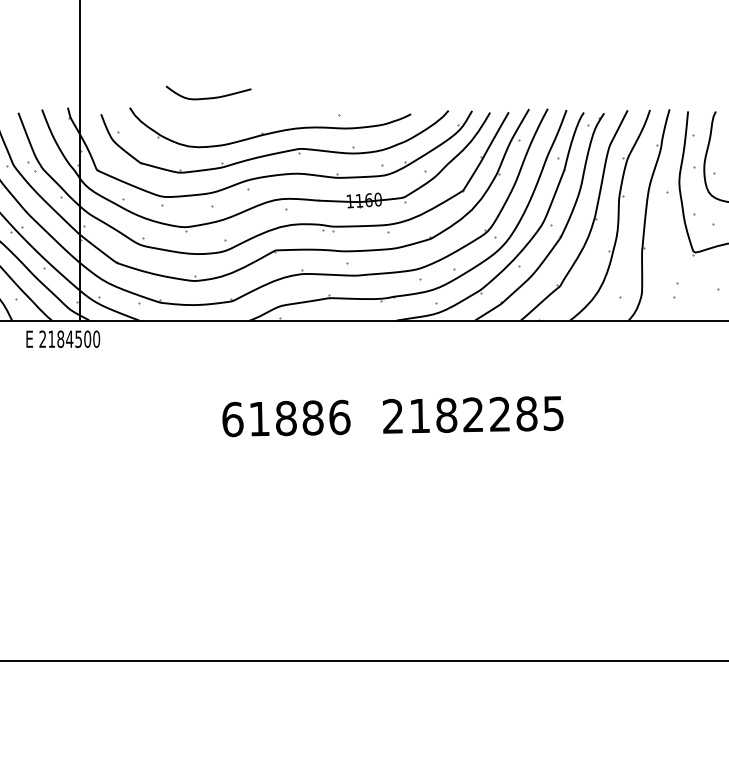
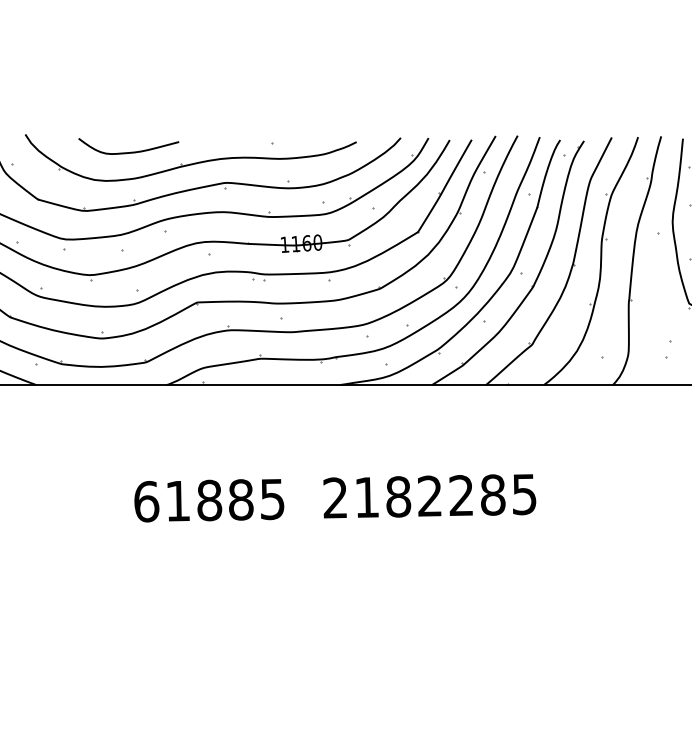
curve: (208, 97) -> (128, 151), moved
text: (339, 417) -> (272, 499), 61886 -> 61885

